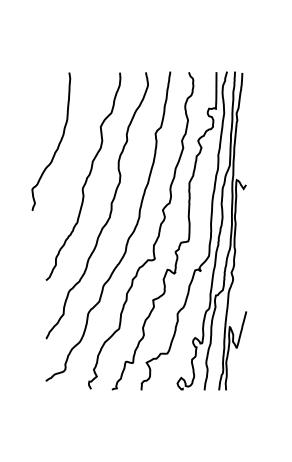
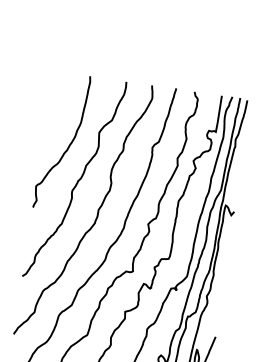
curve: (58, 143) -> (68, 144), moved

